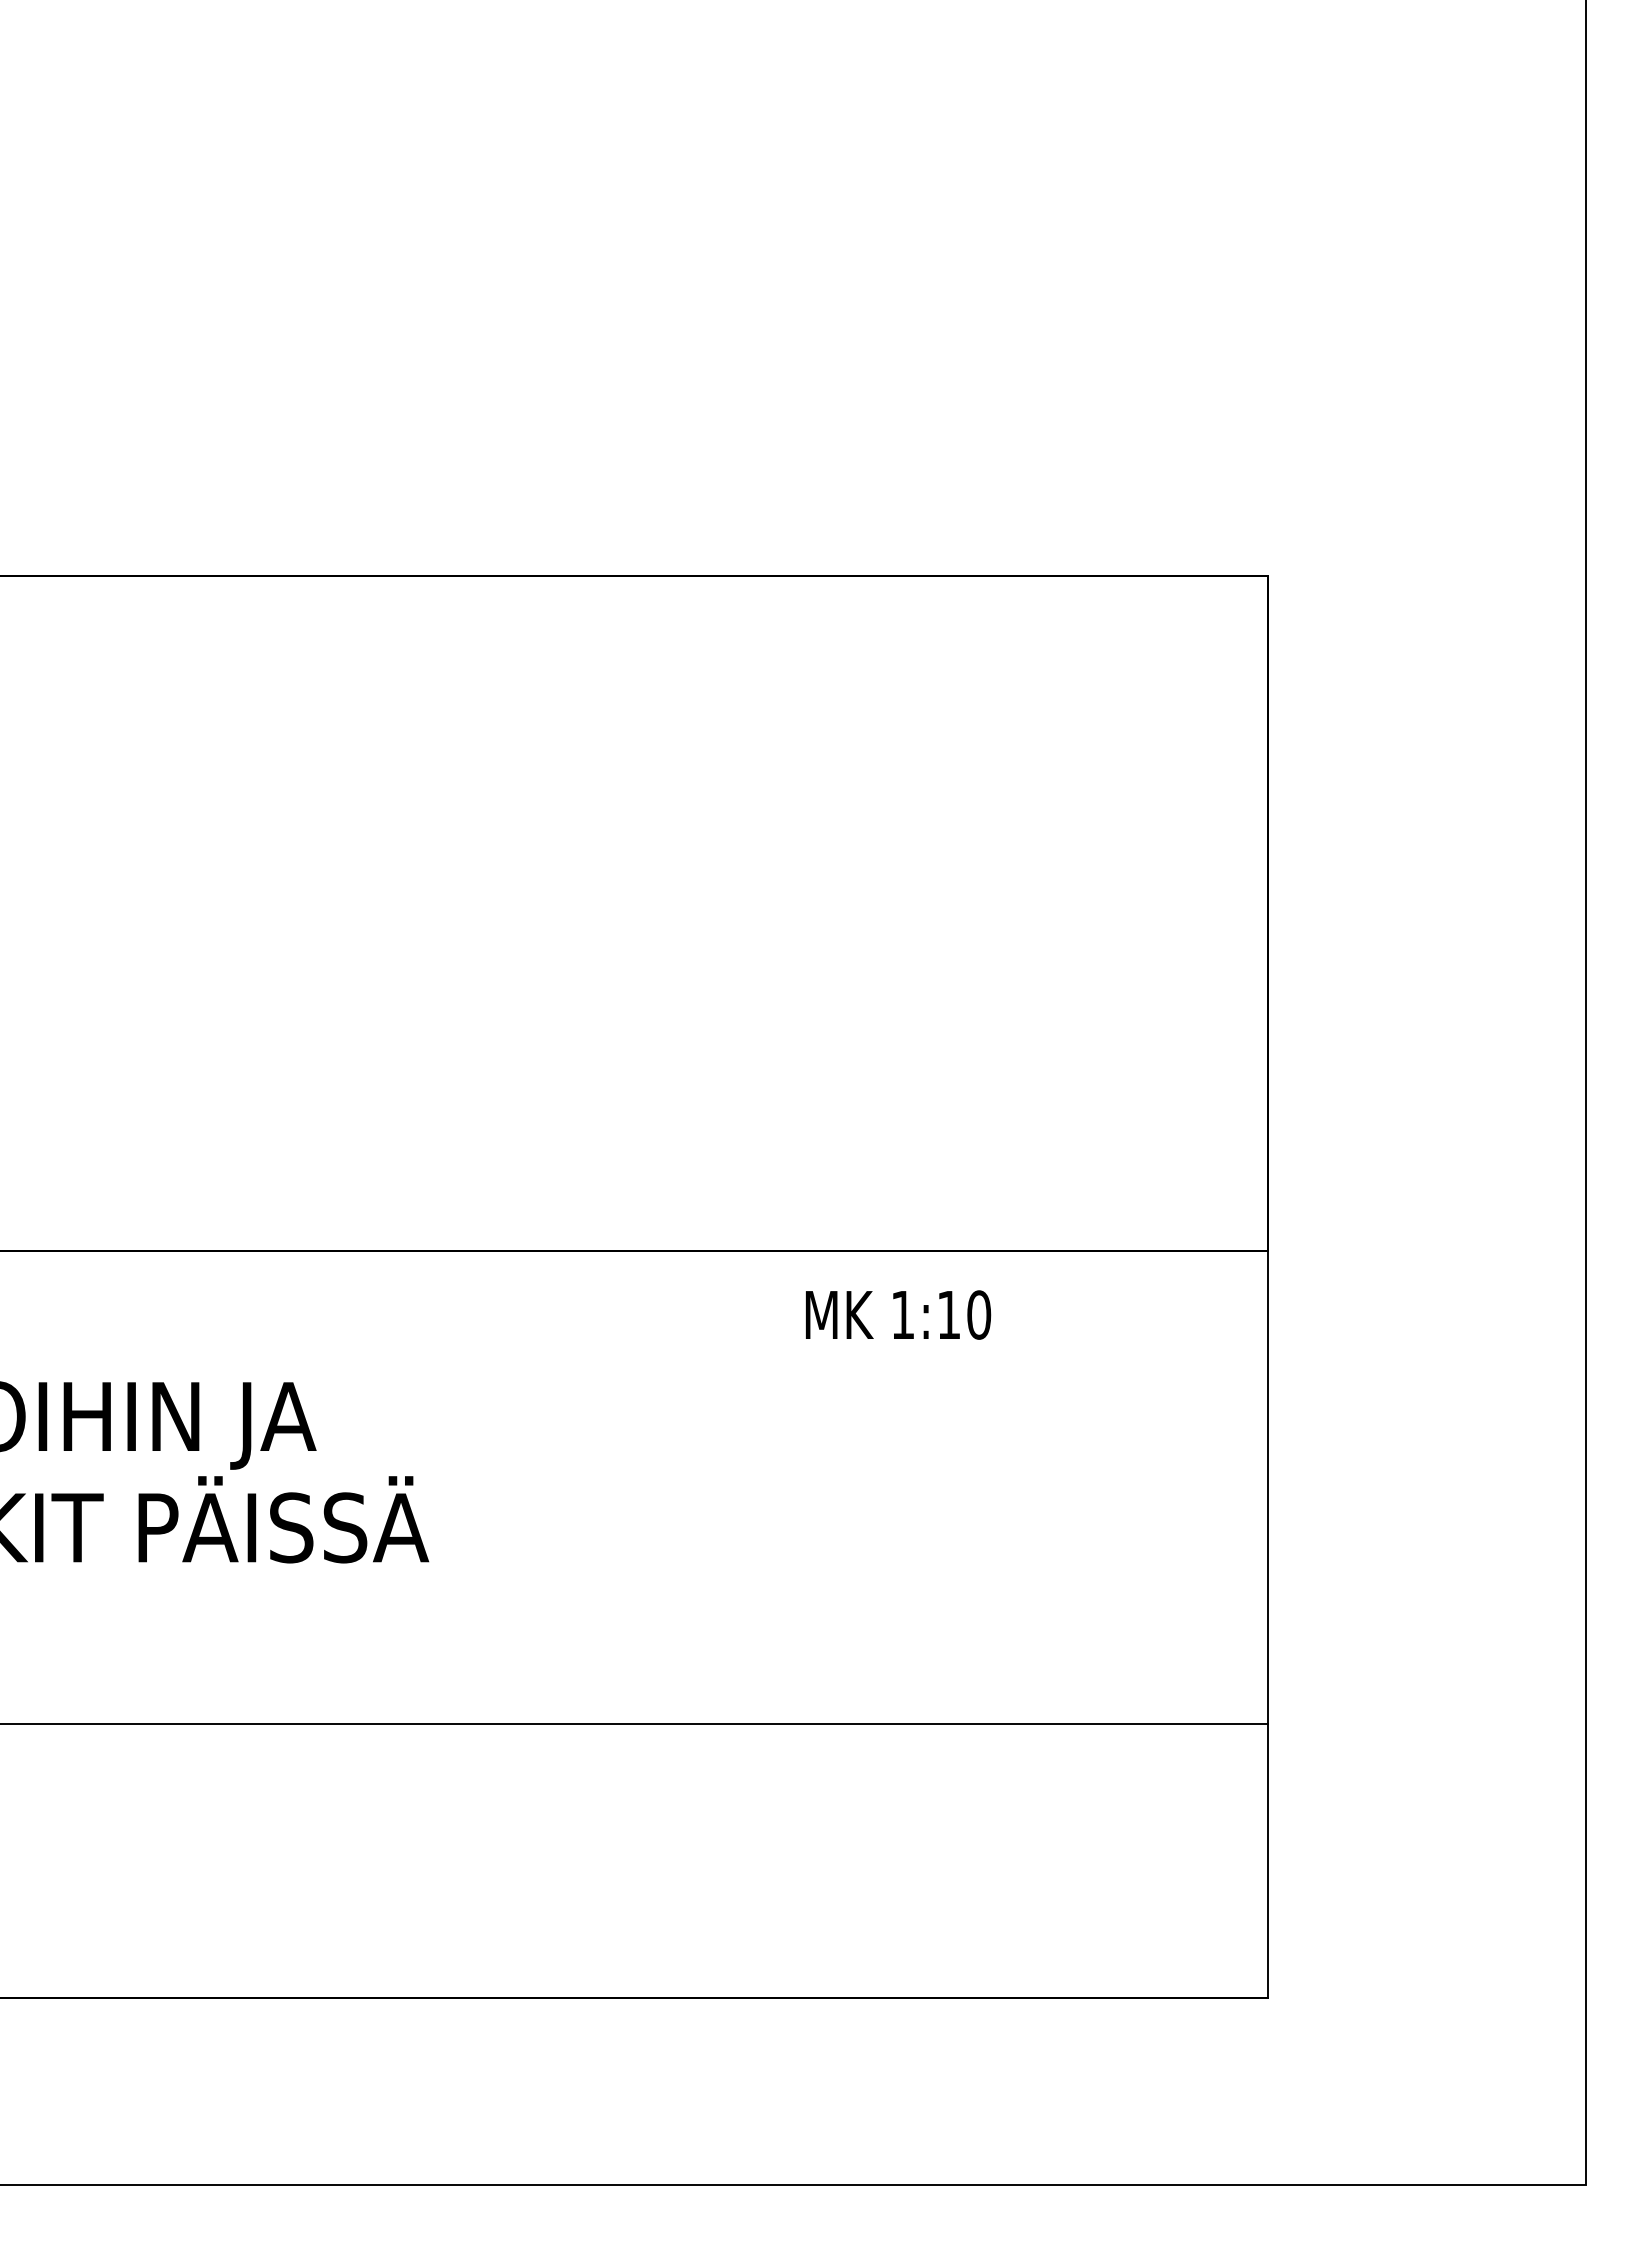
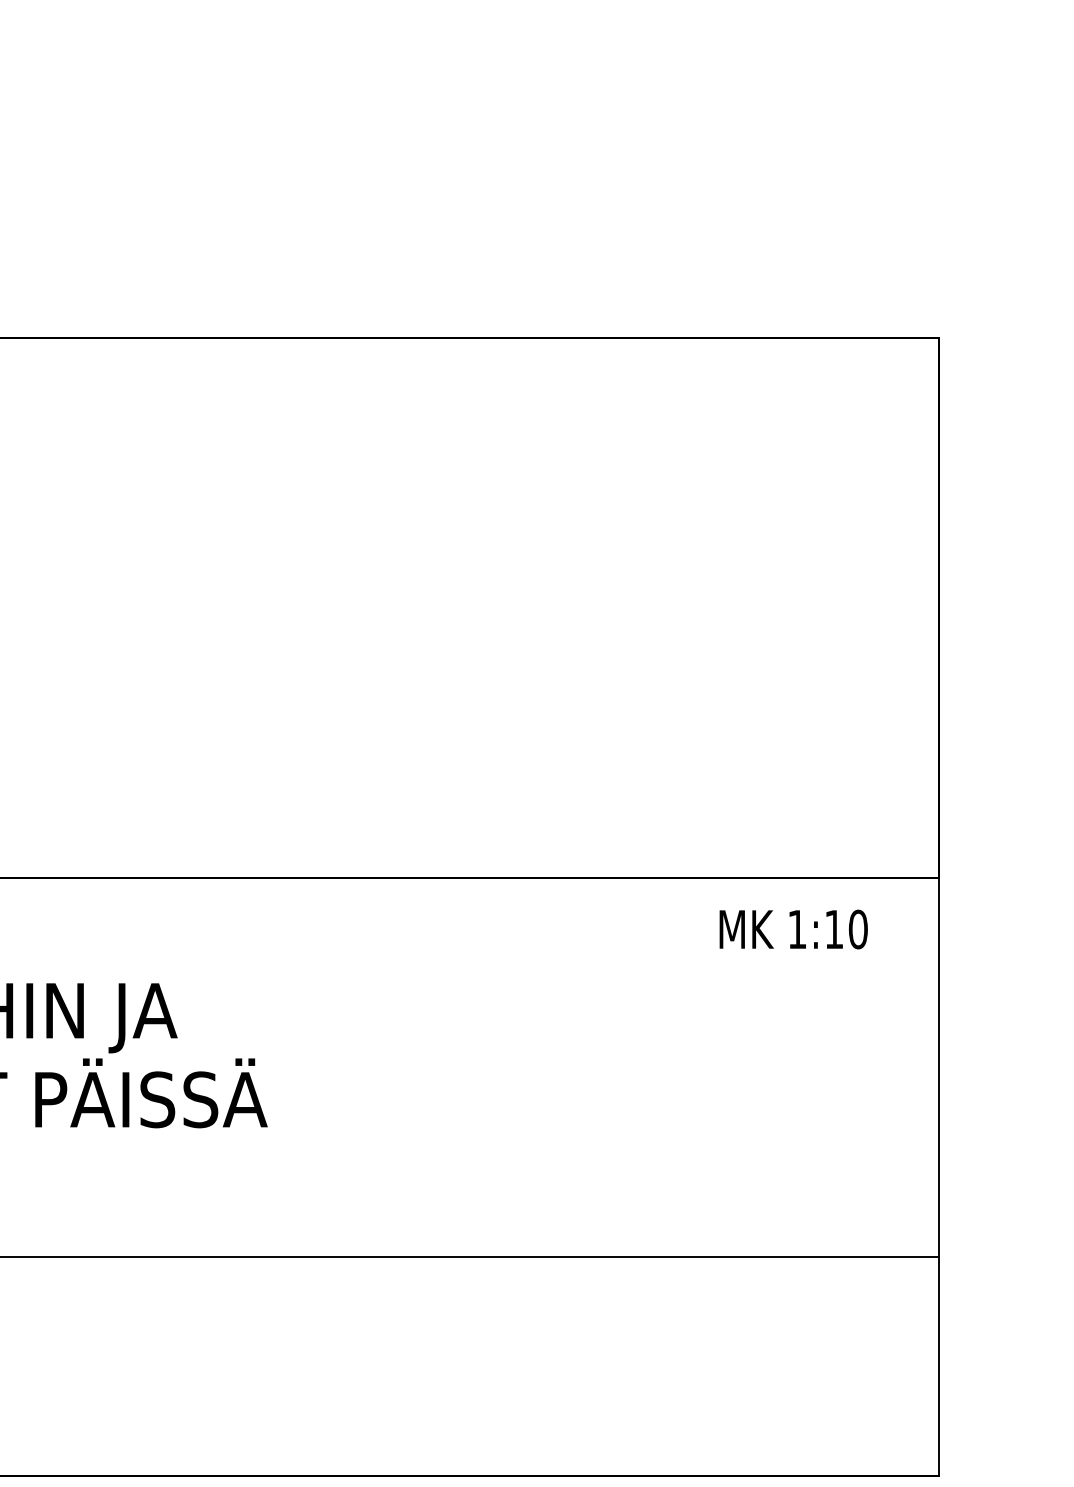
text: (898, 1314) -> (793, 929), moved

